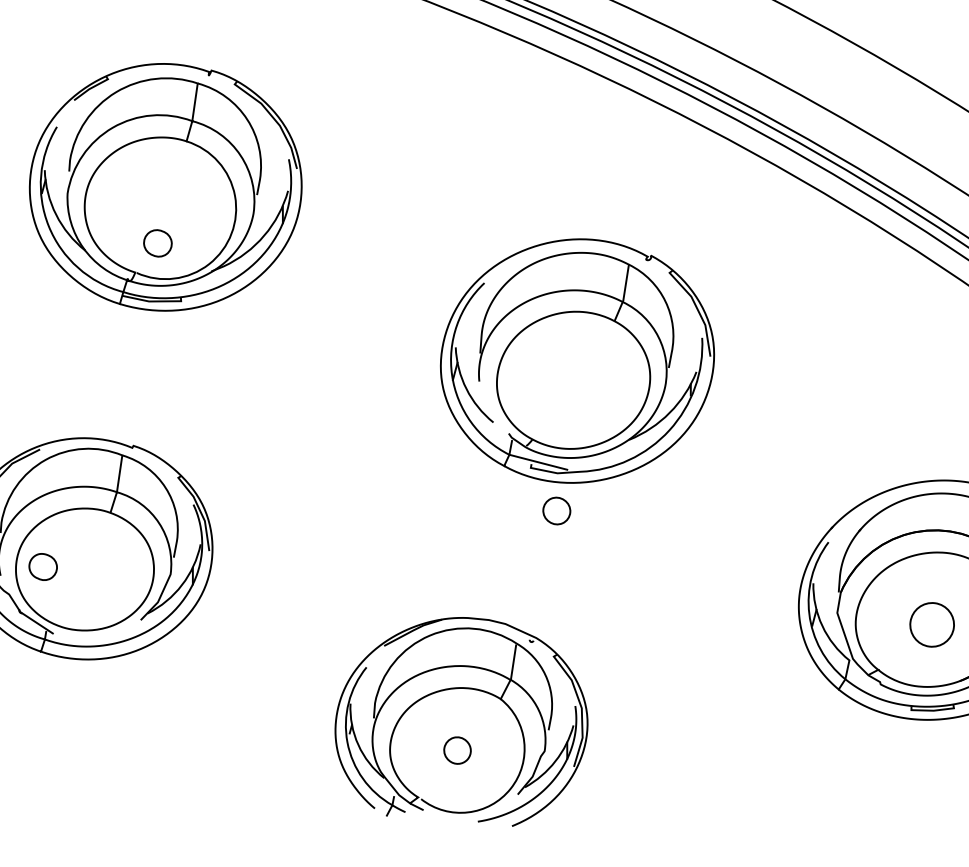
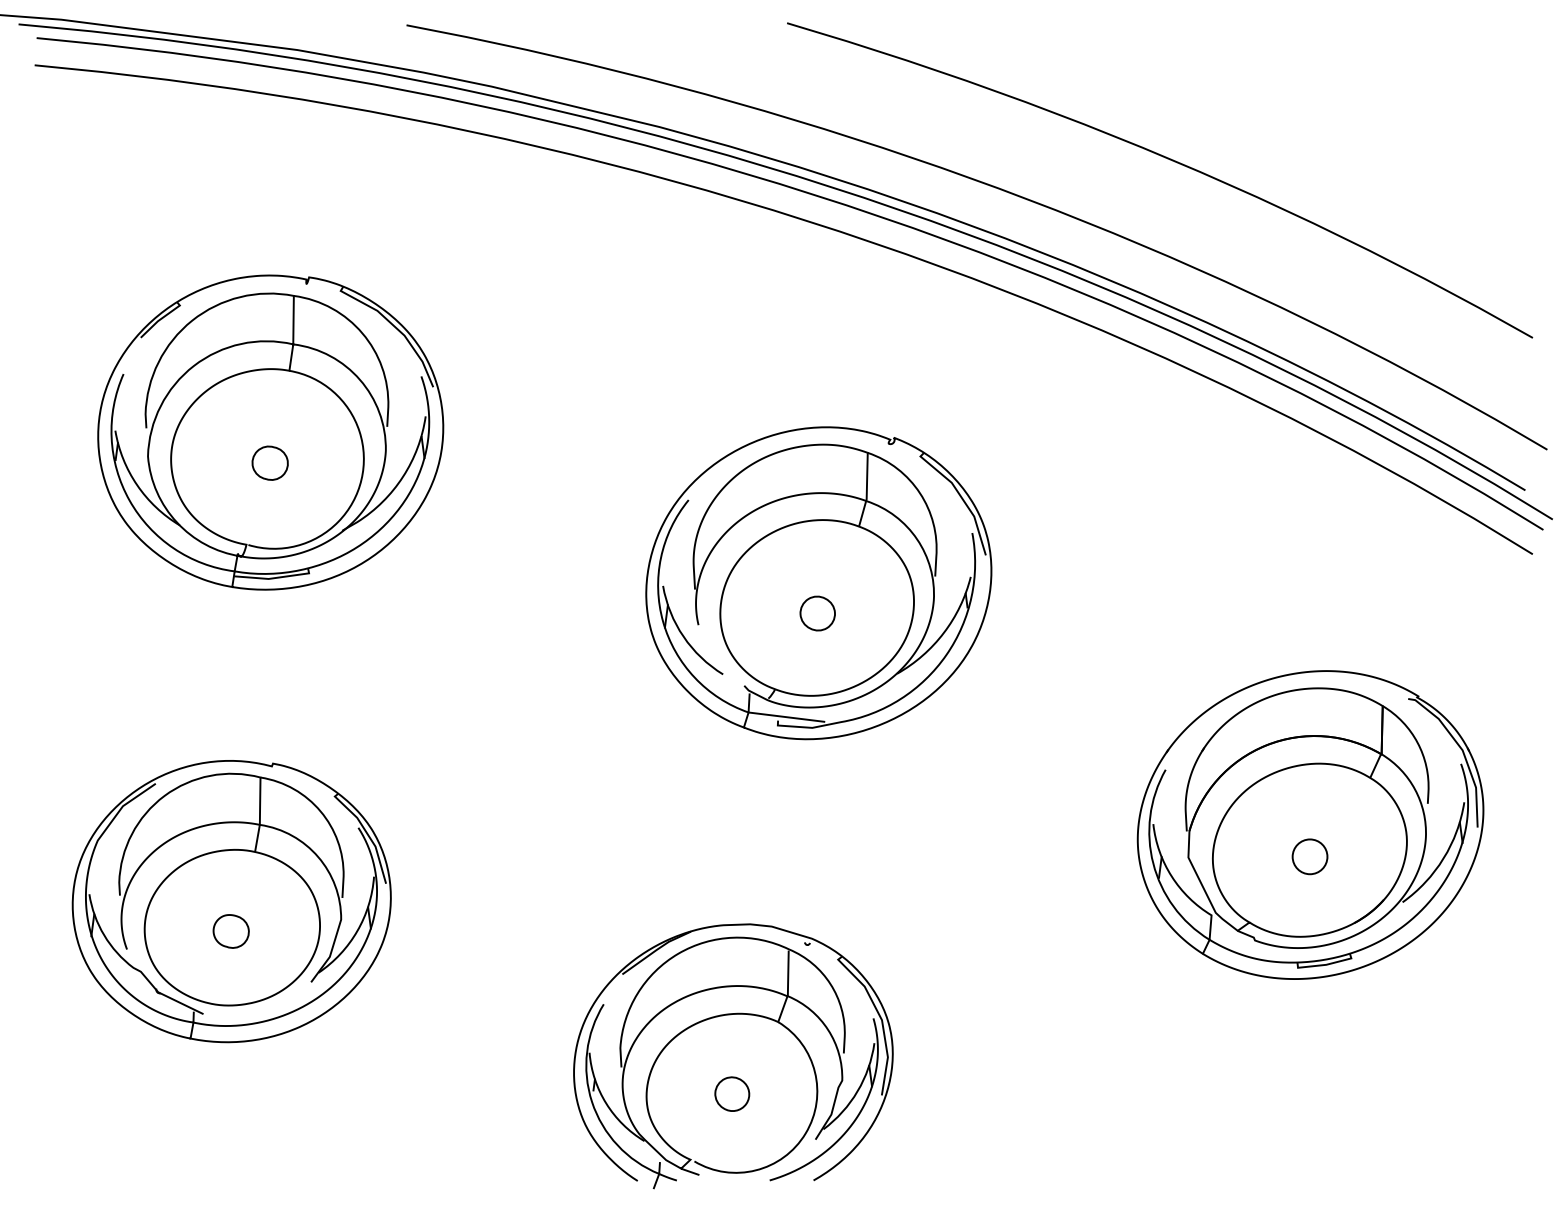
part: (157, 242) -> (269, 462), moved
part: (556, 510) -> (817, 613), moved
part: (42, 566) -> (230, 931), moved
circle: (931, 624) -> (1309, 856), size x0.62

